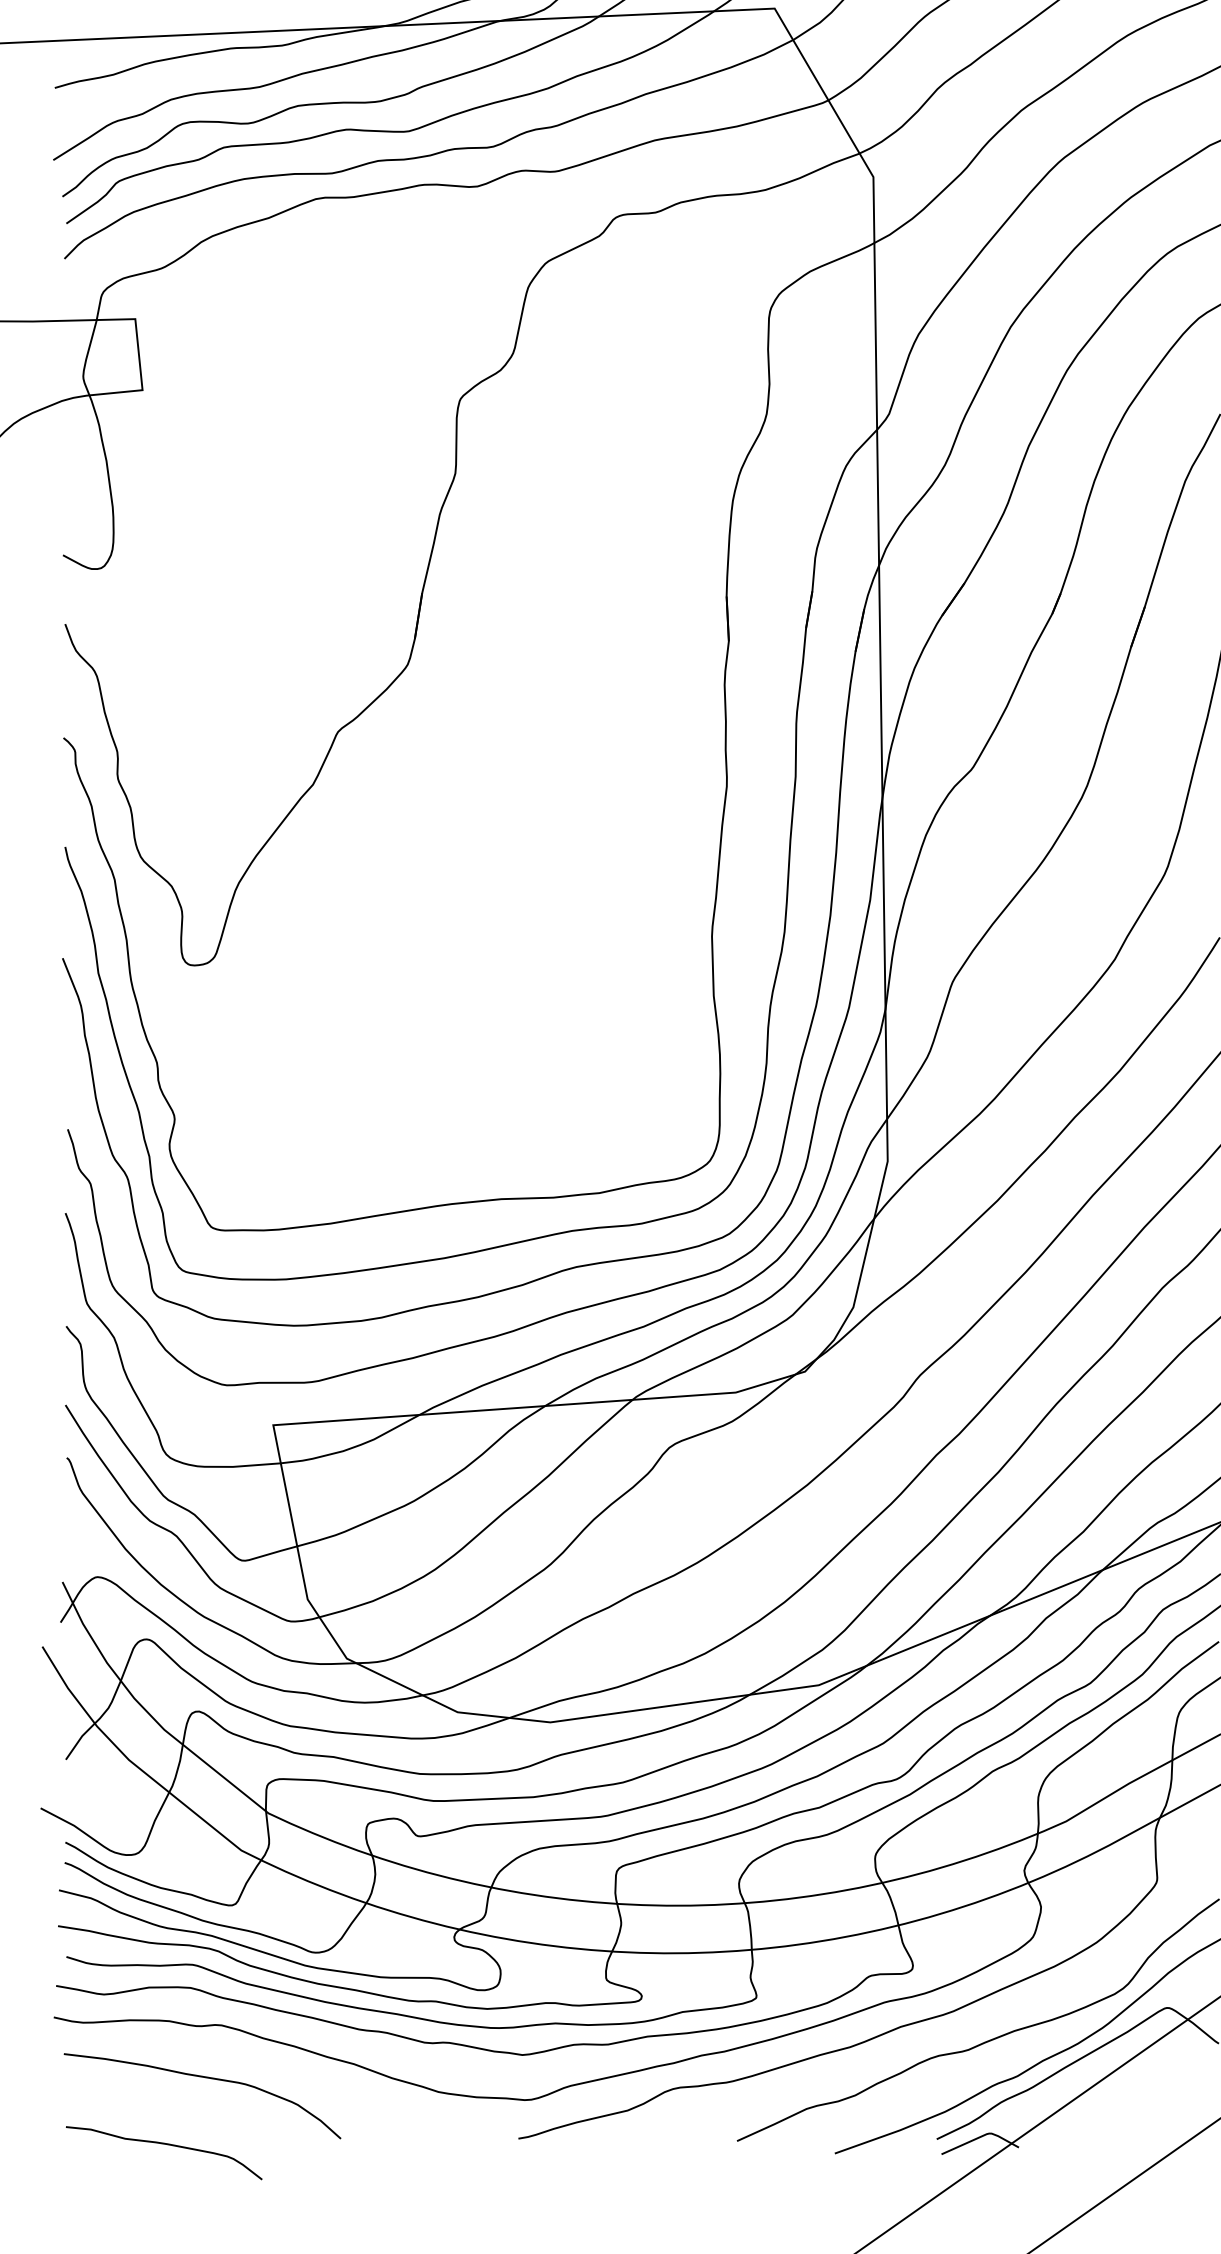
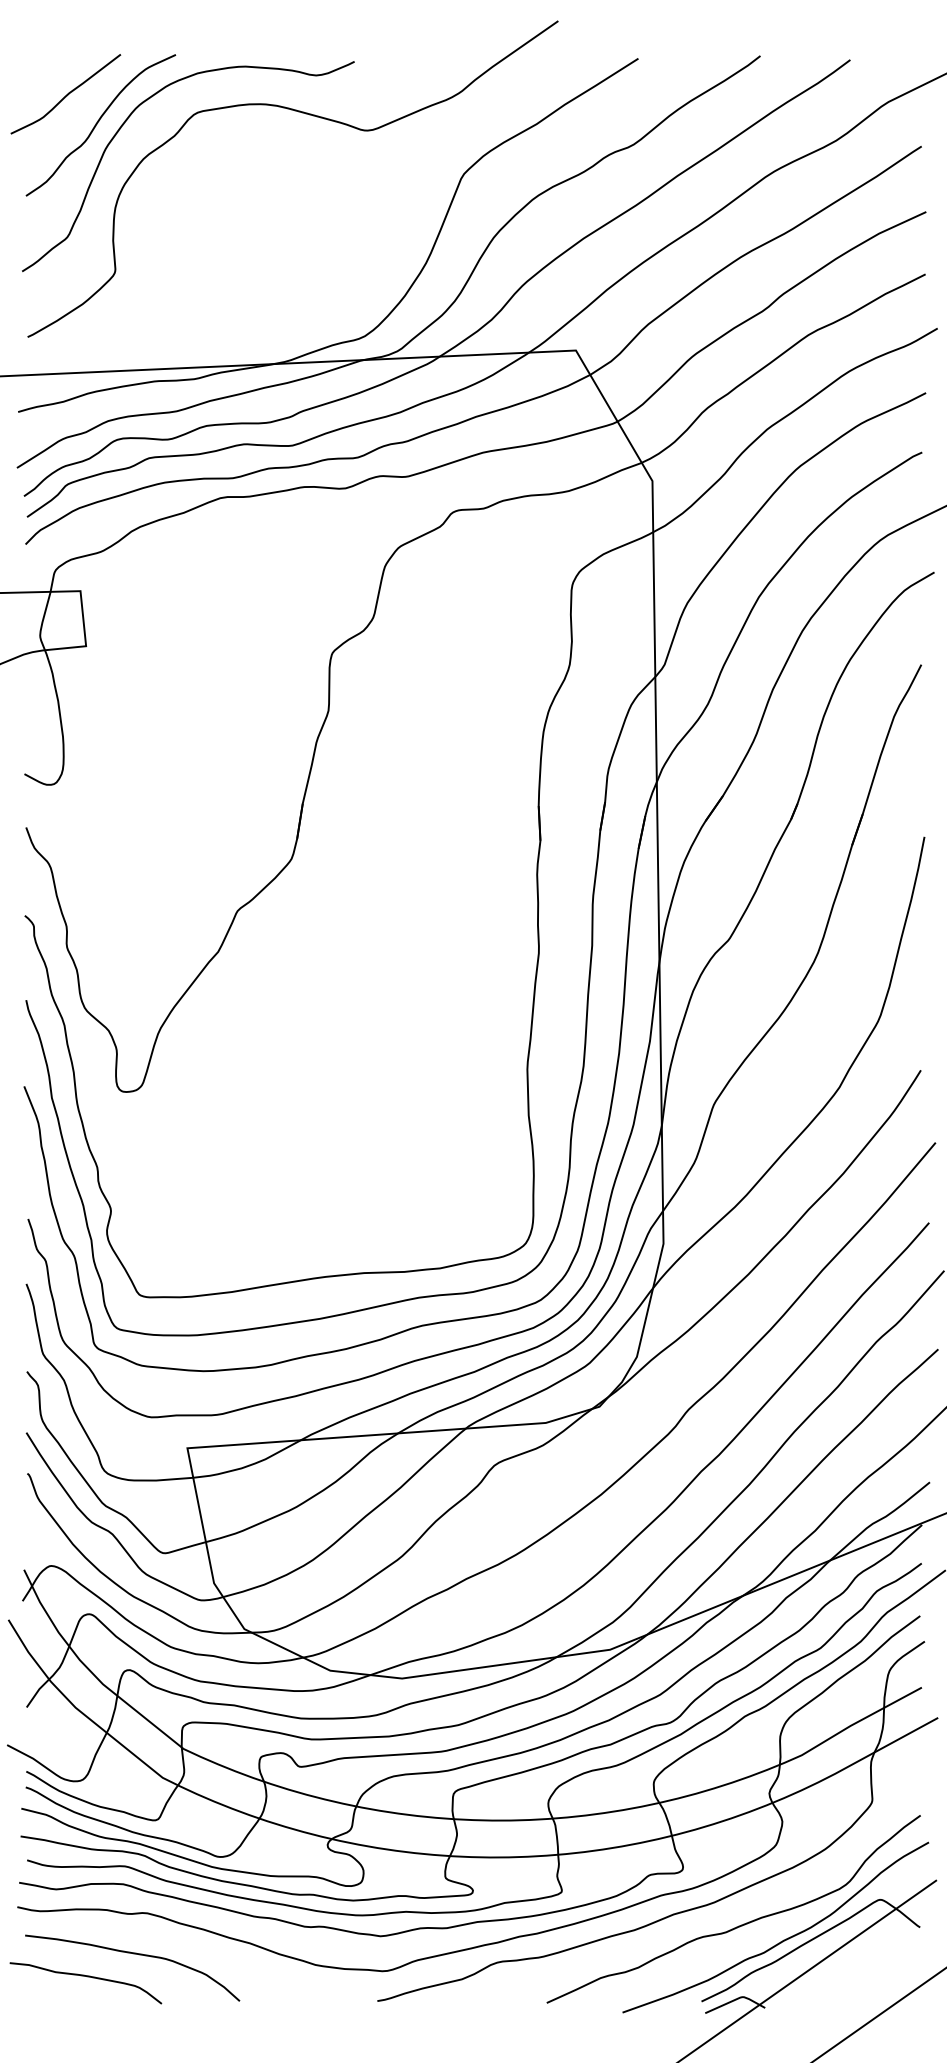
curve: (166, 2145) -> (87, 1977), moved

